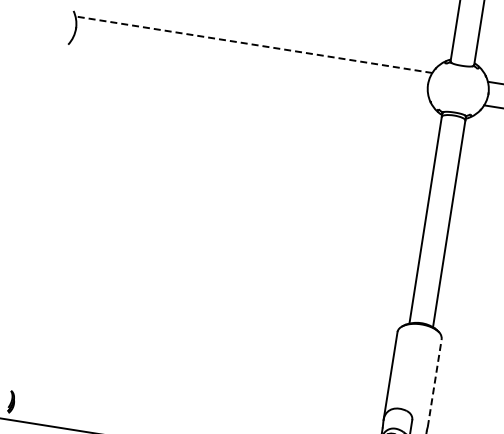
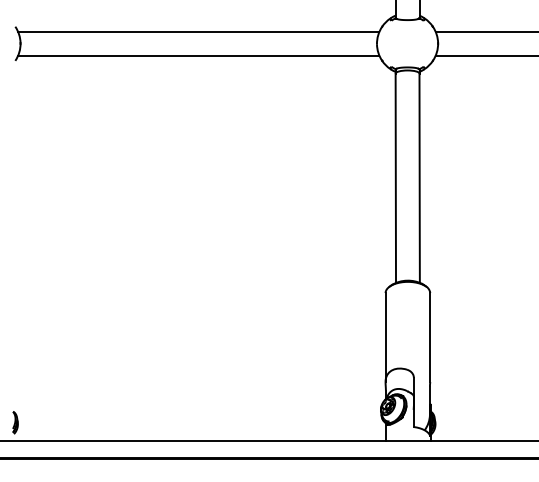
line: (253, 44) -> (198, 31), dashed -> solid
line: (249, 68) -> (198, 55), added
line: (434, 382) -> (430, 337), dashed -> solid

